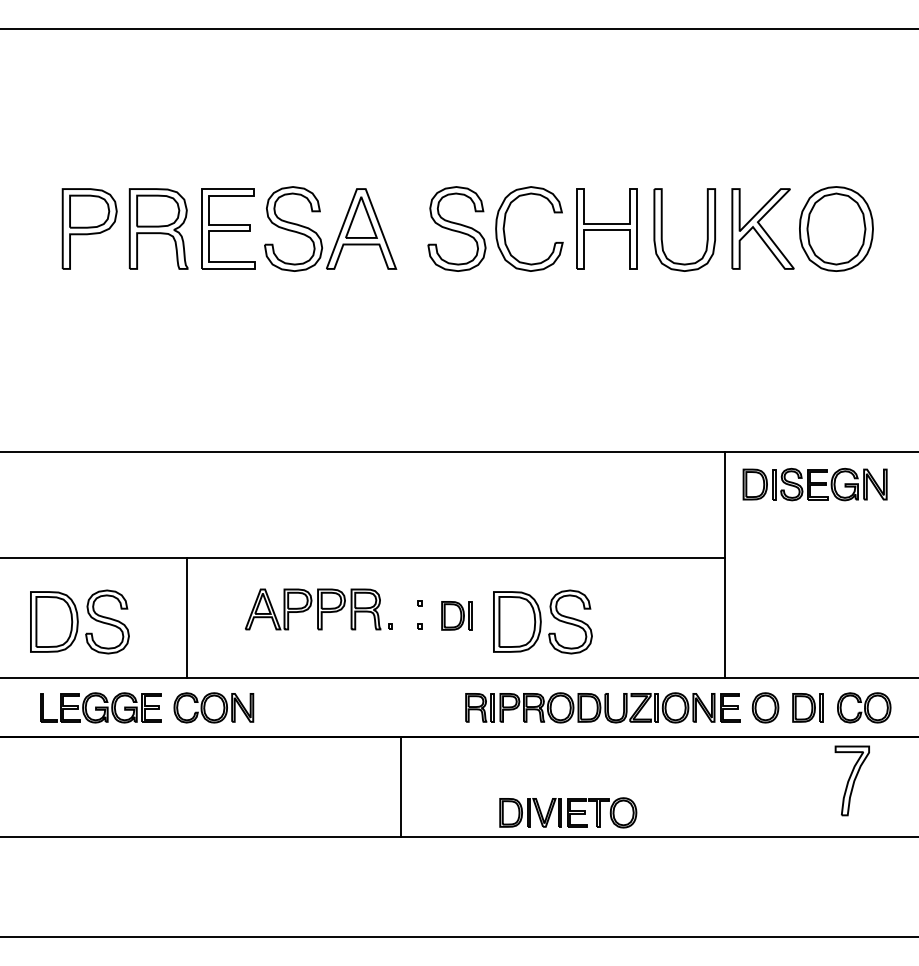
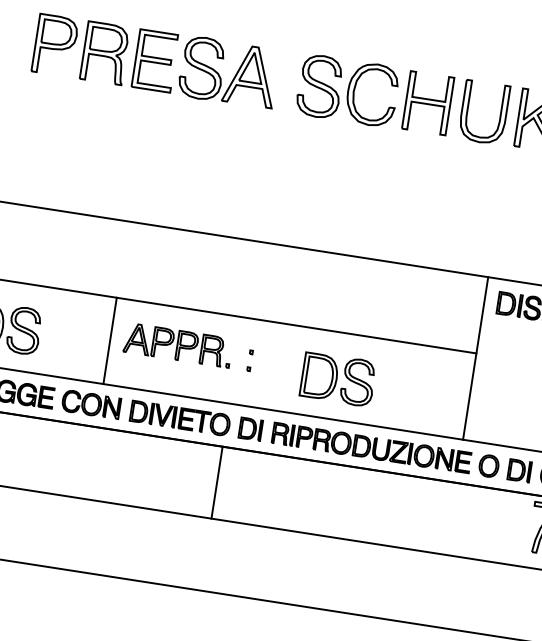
part: (456, 615) -> (250, 428), moved
line: (186, 617) -> (109, 340), moved
part: (568, 812) -> (180, 418), moved

